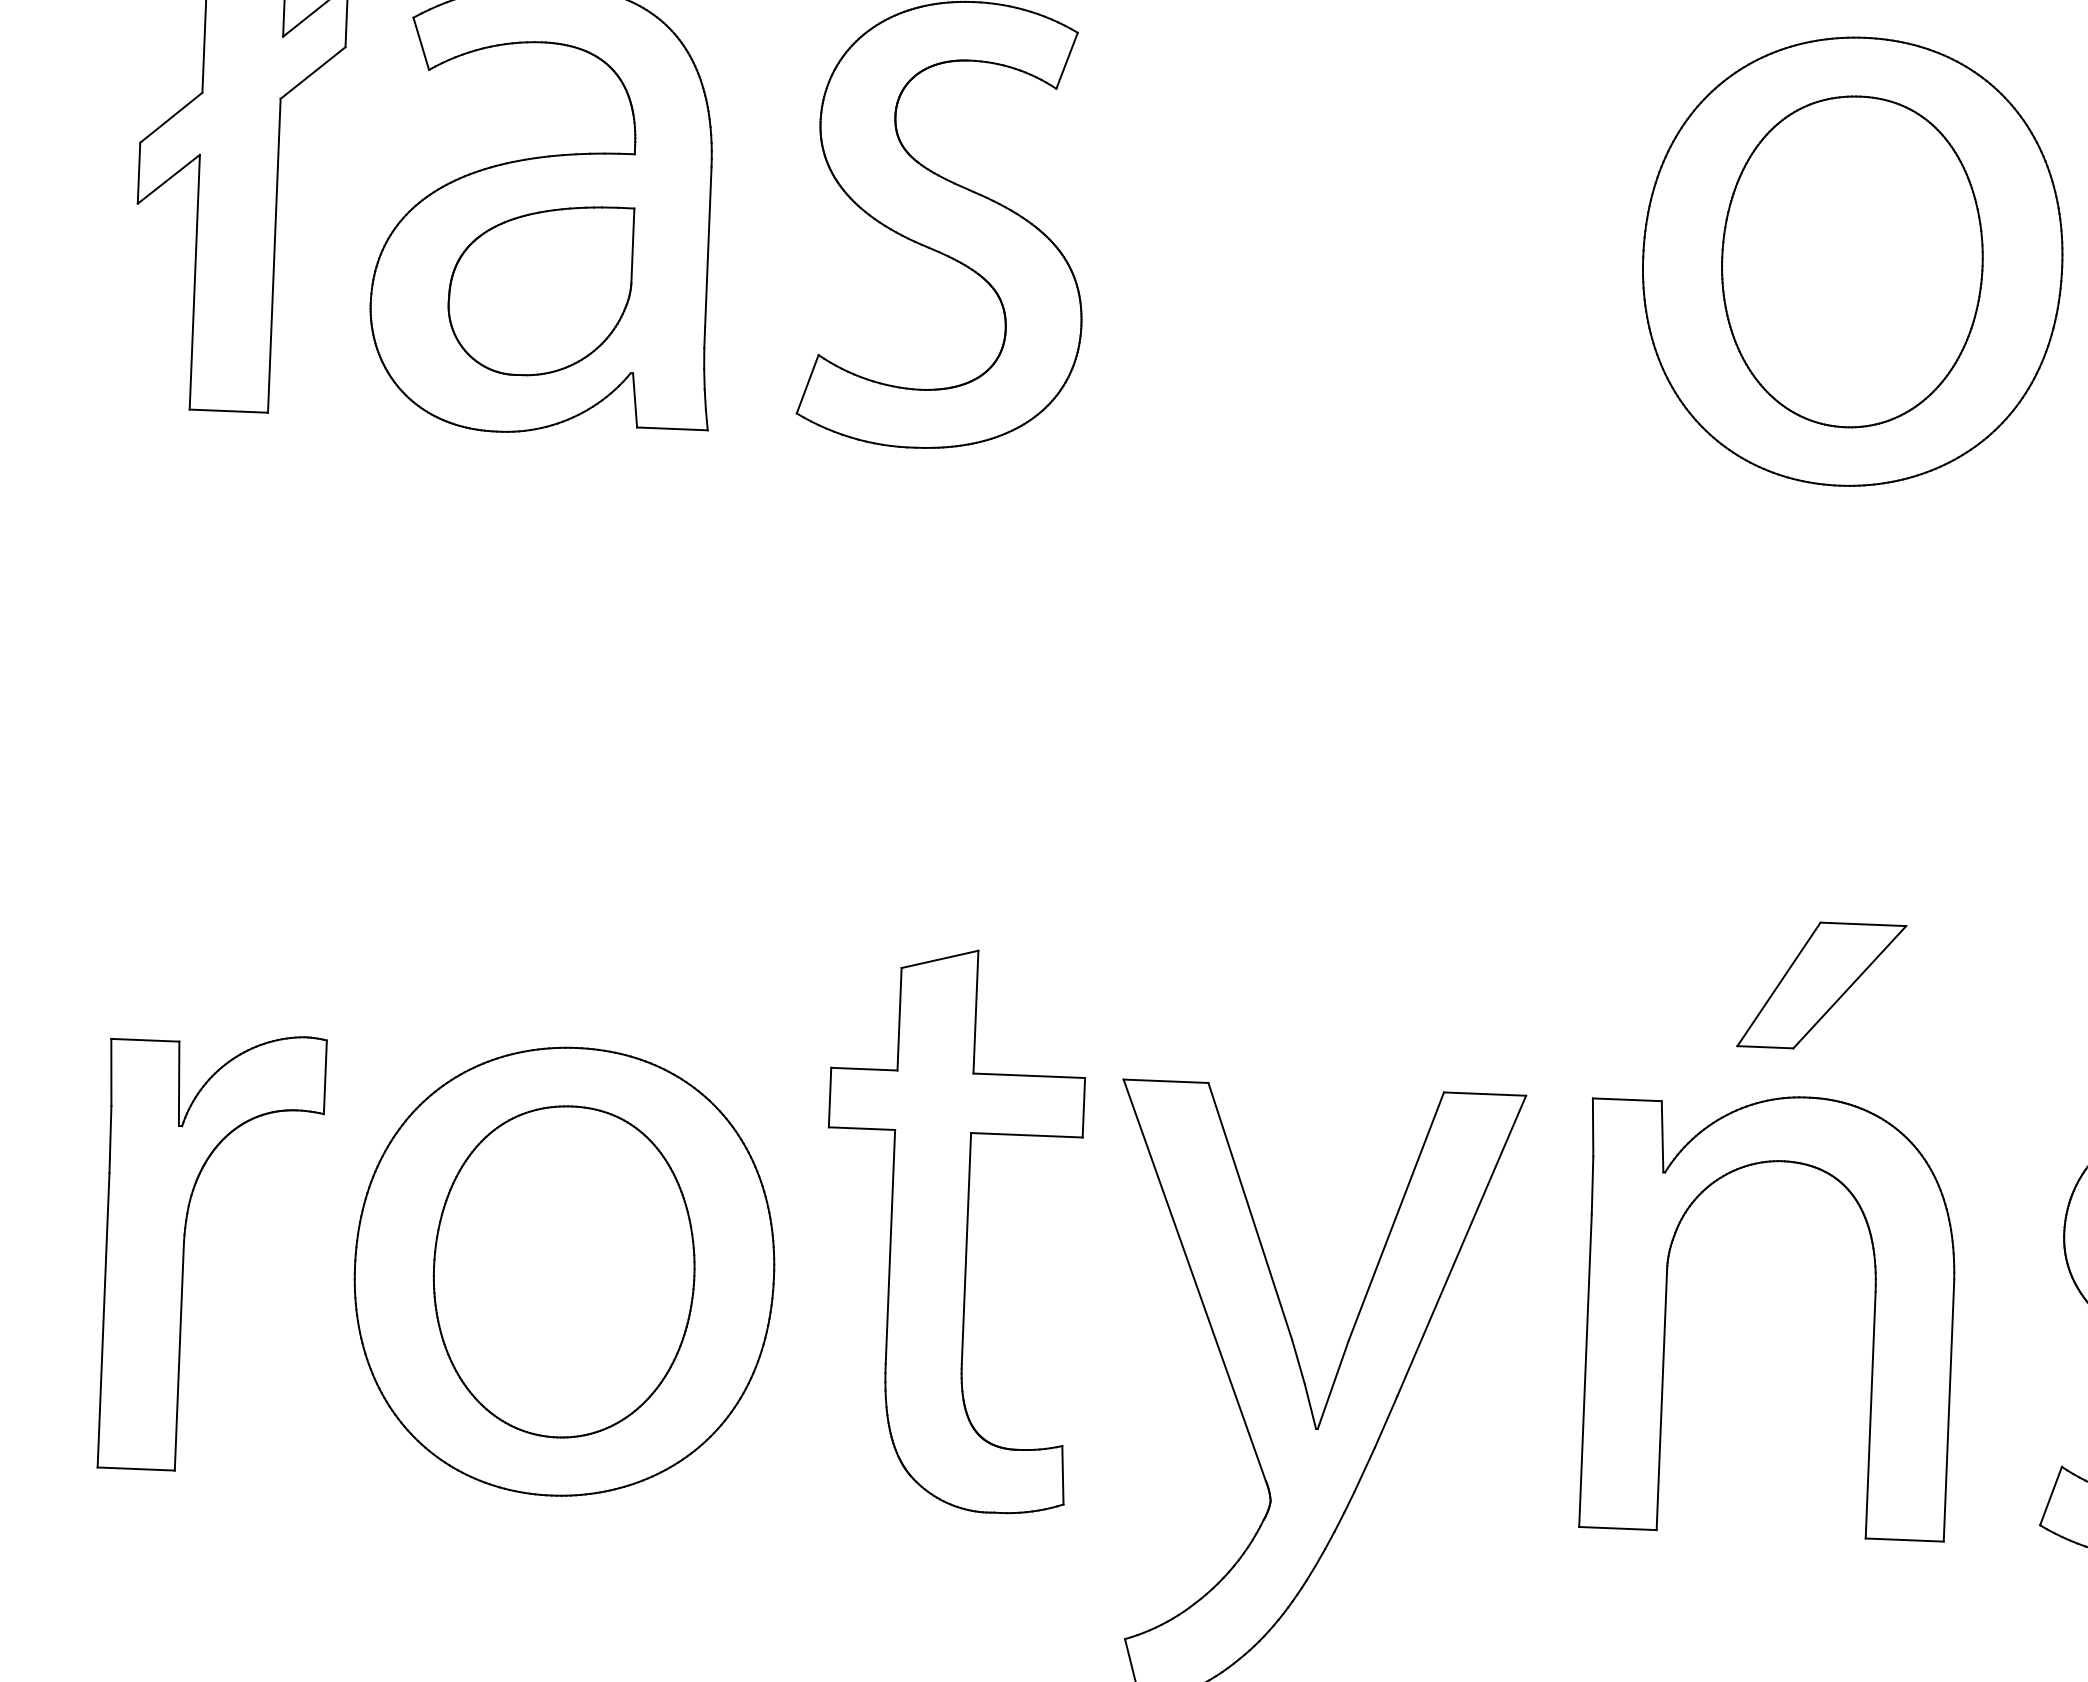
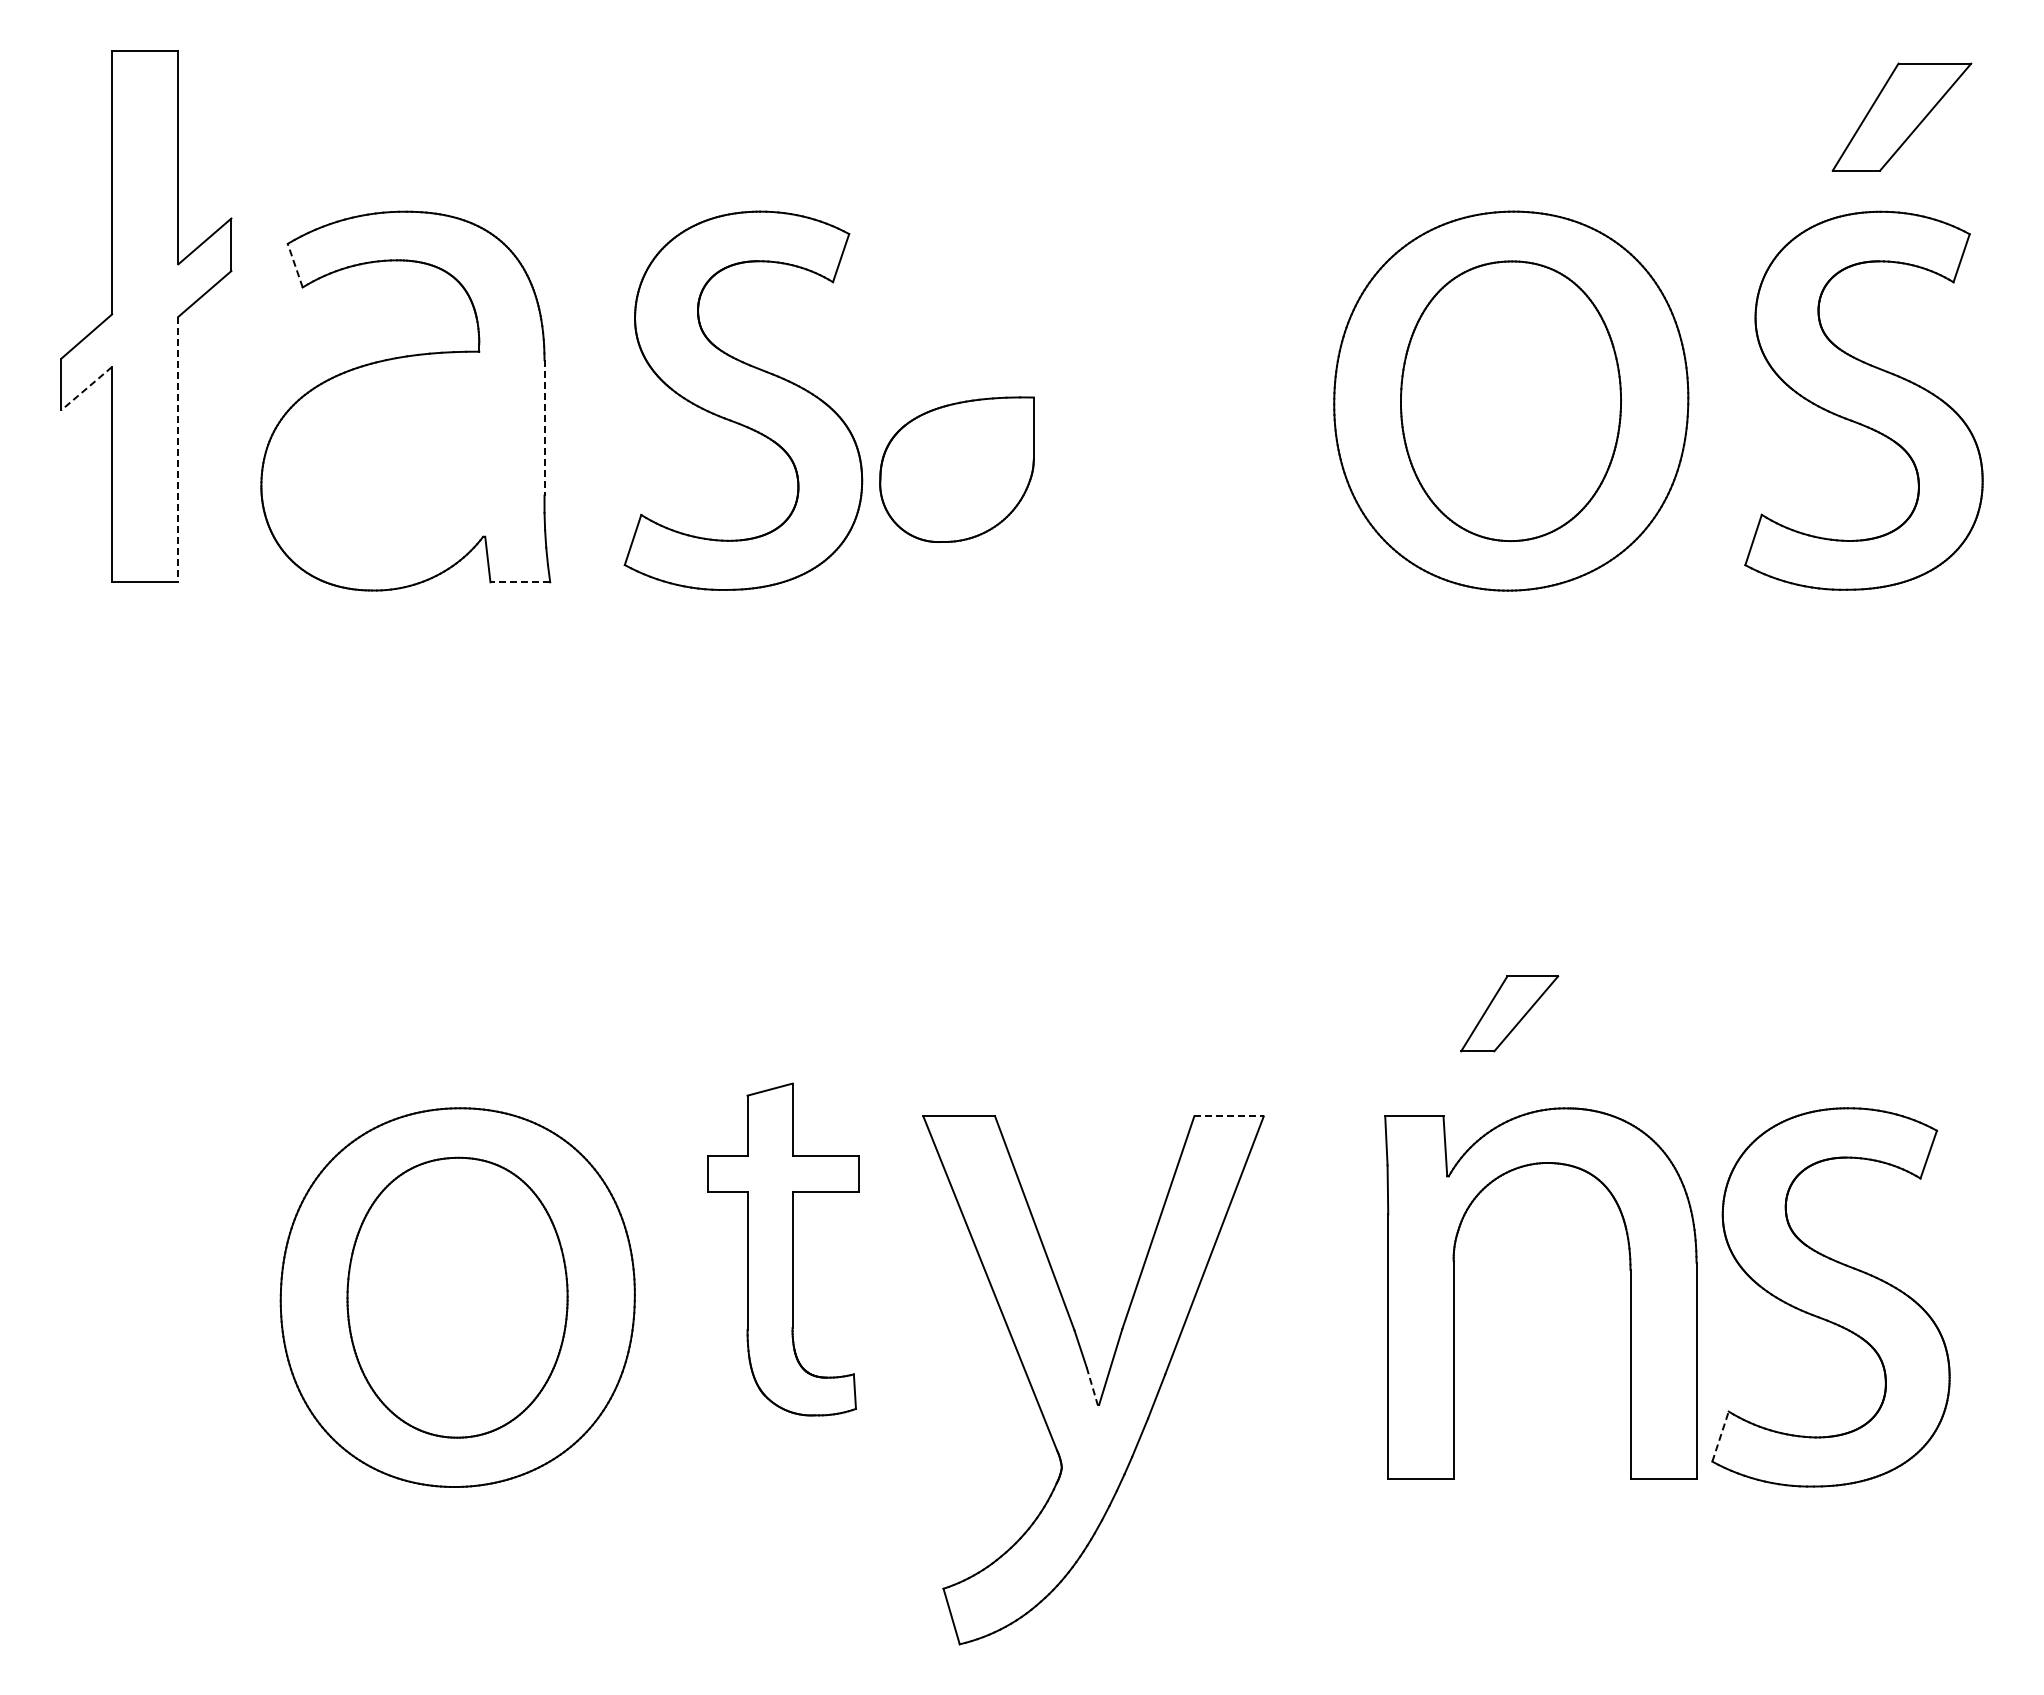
line: (421, 43) -> (295, 265), solid -> dashed
line: (168, 179) -> (86, 388), solid -> dashed
line: (708, 247) -> (544, 427), solid -> dashed
line: (274, 255) -> (178, 449), solid -> dashed
part: (539, 289) -> (956, 469), moved
line: (672, 429) -> (520, 582), solid -> dashed
part: (1821, 985) -> (1509, 1013), size x0.7
line: (1485, 1094) -> (1229, 1116), solid -> dashed
part: (951, 1230) -> (783, 1249), size x0.7
part: (184, 1251) -> (136, 1293), removed
part: (1666, 1311) -> (1454, 1293), moved
line: (1310, 1407) -> (1092, 1386), solid -> dashed
line: (2050, 1495) -> (1720, 1436), solid -> dashed

